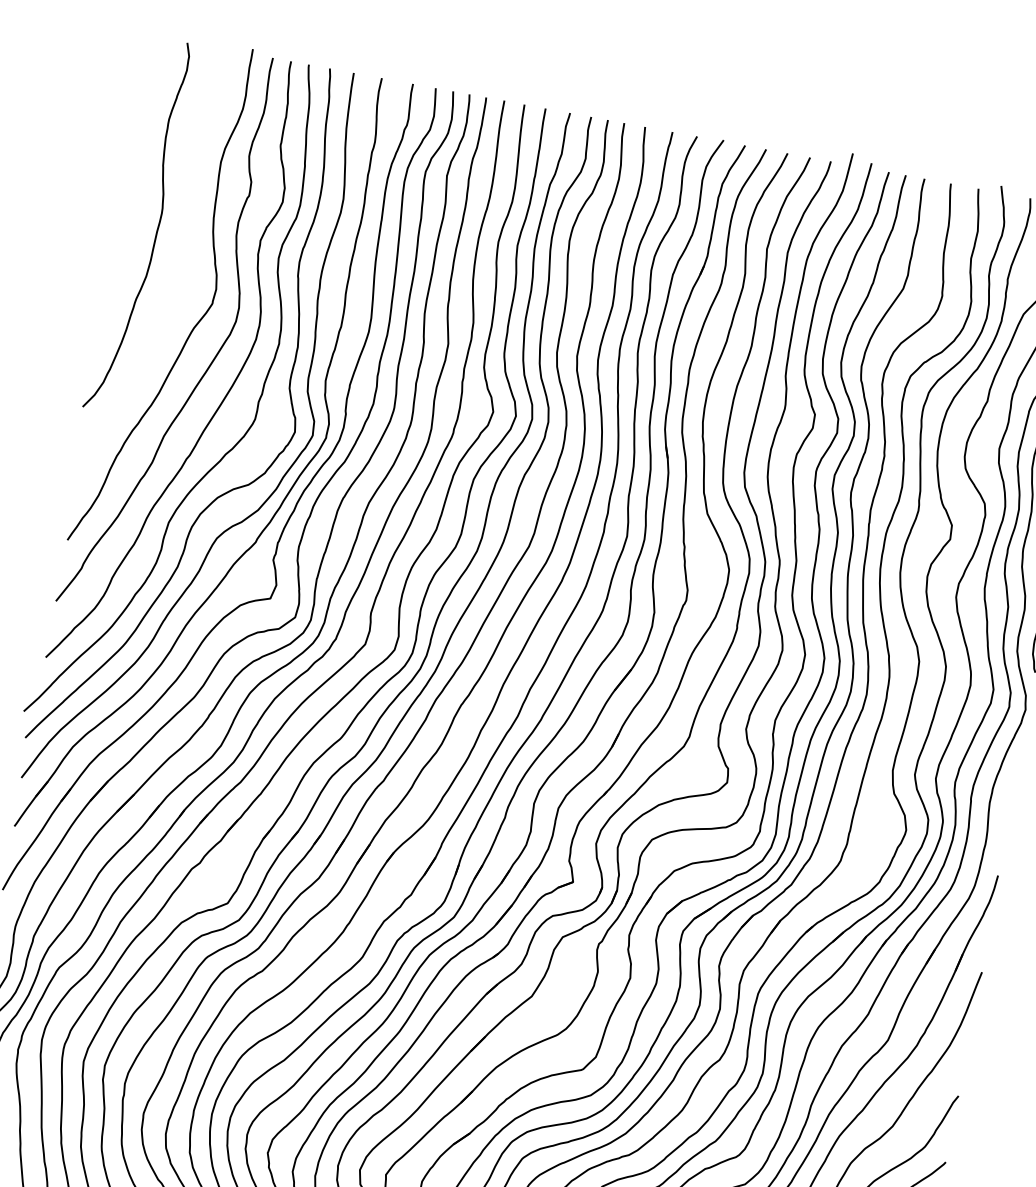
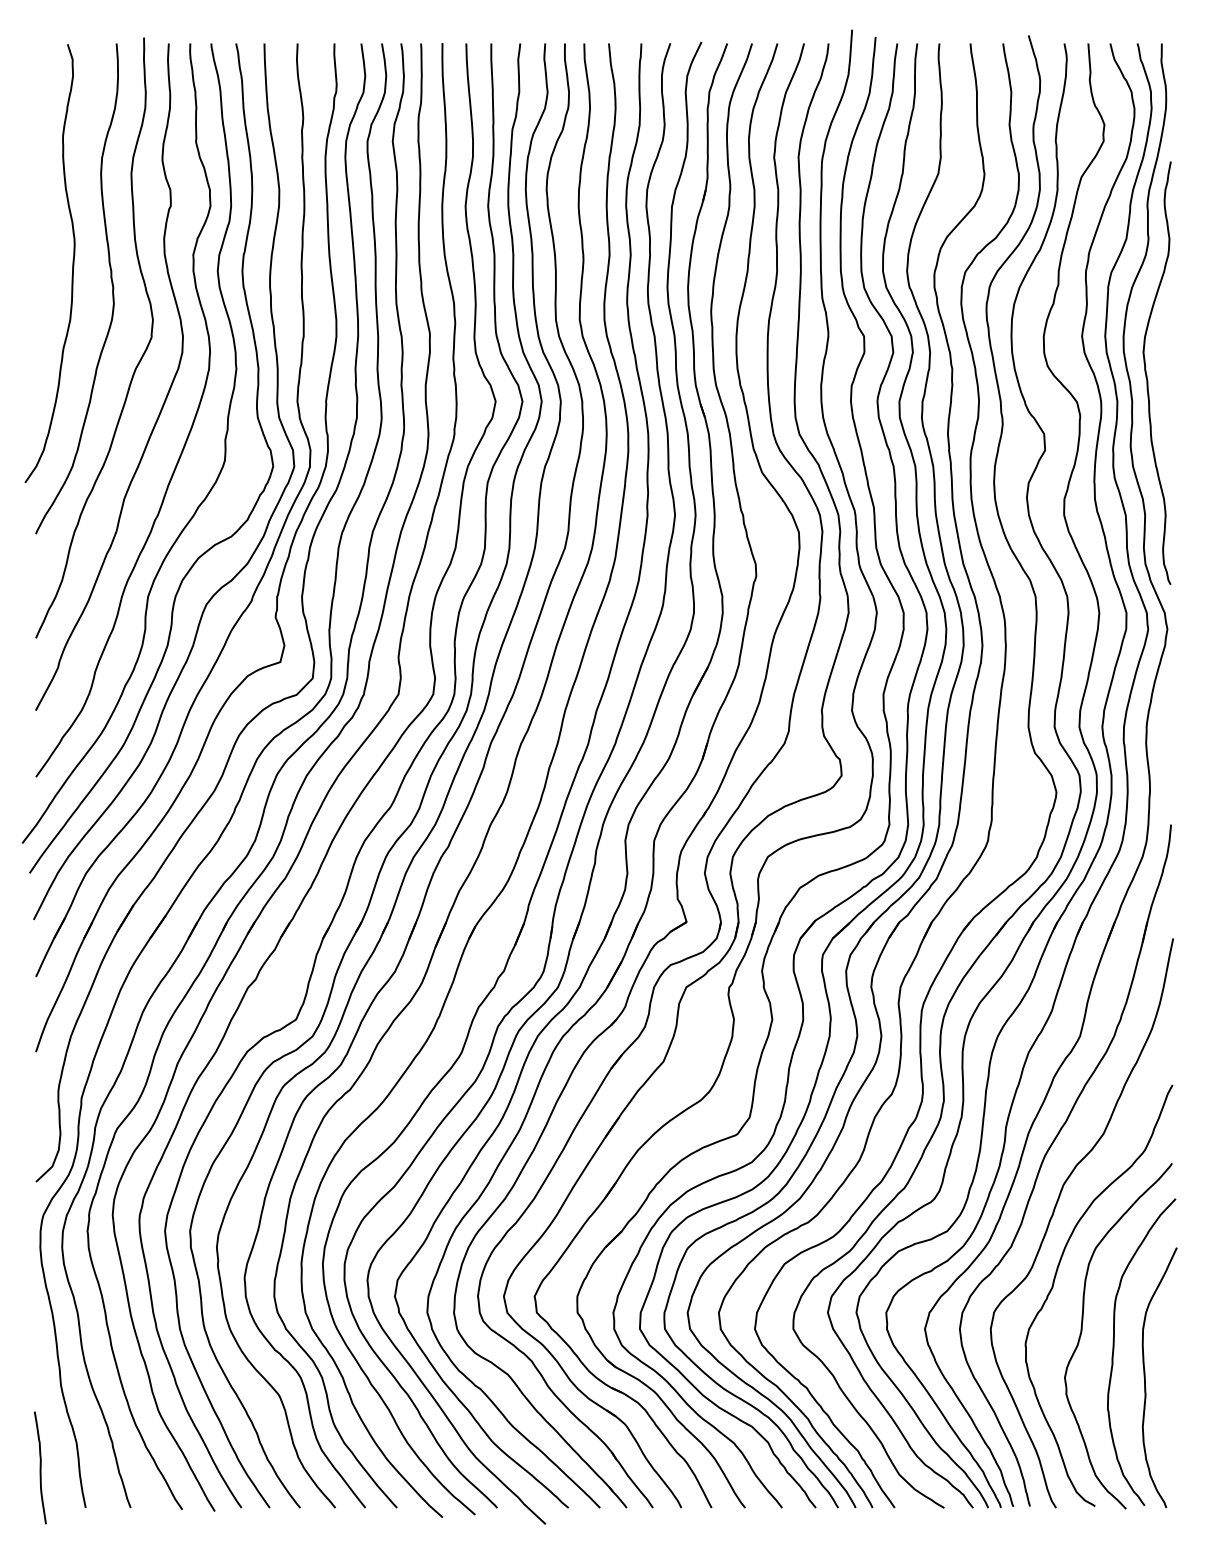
curve: (186, 248) -> (110, 279), added

